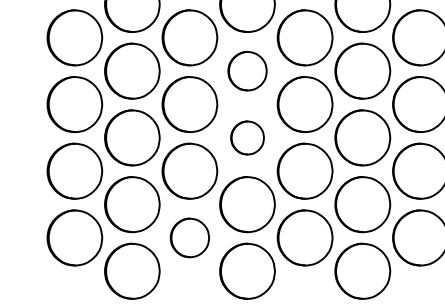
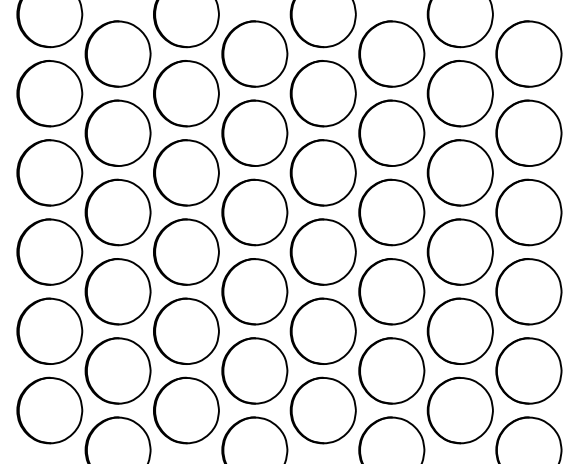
part: (247, 71) -> (254, 212), size x1.43
part: (247, 137) -> (254, 291), size x1.67
part: (189, 237) -> (186, 410), size x1.43

